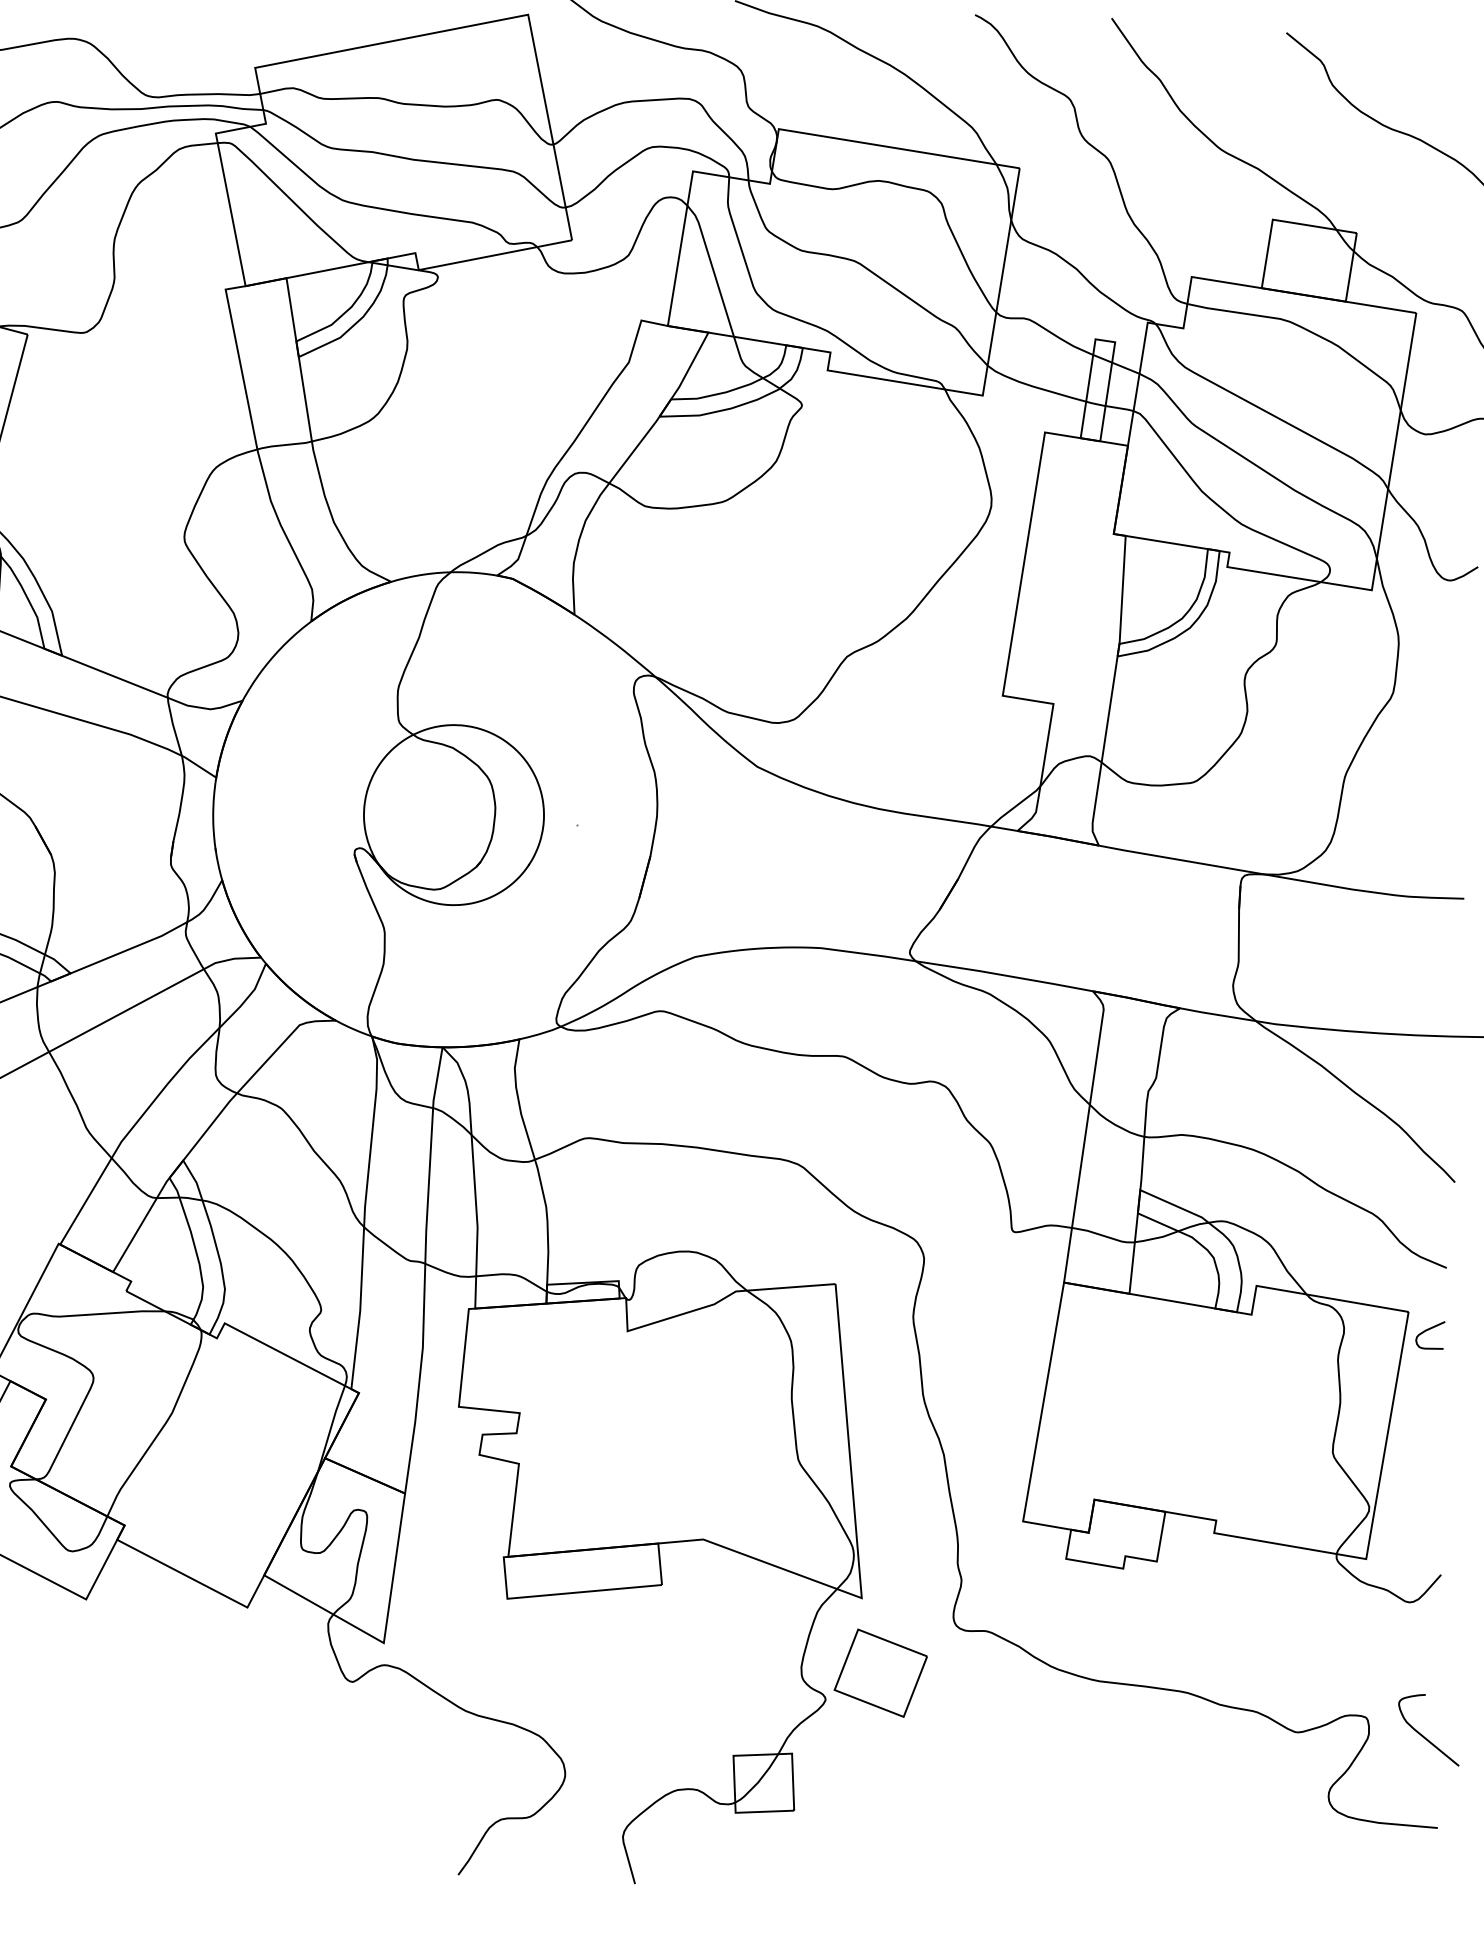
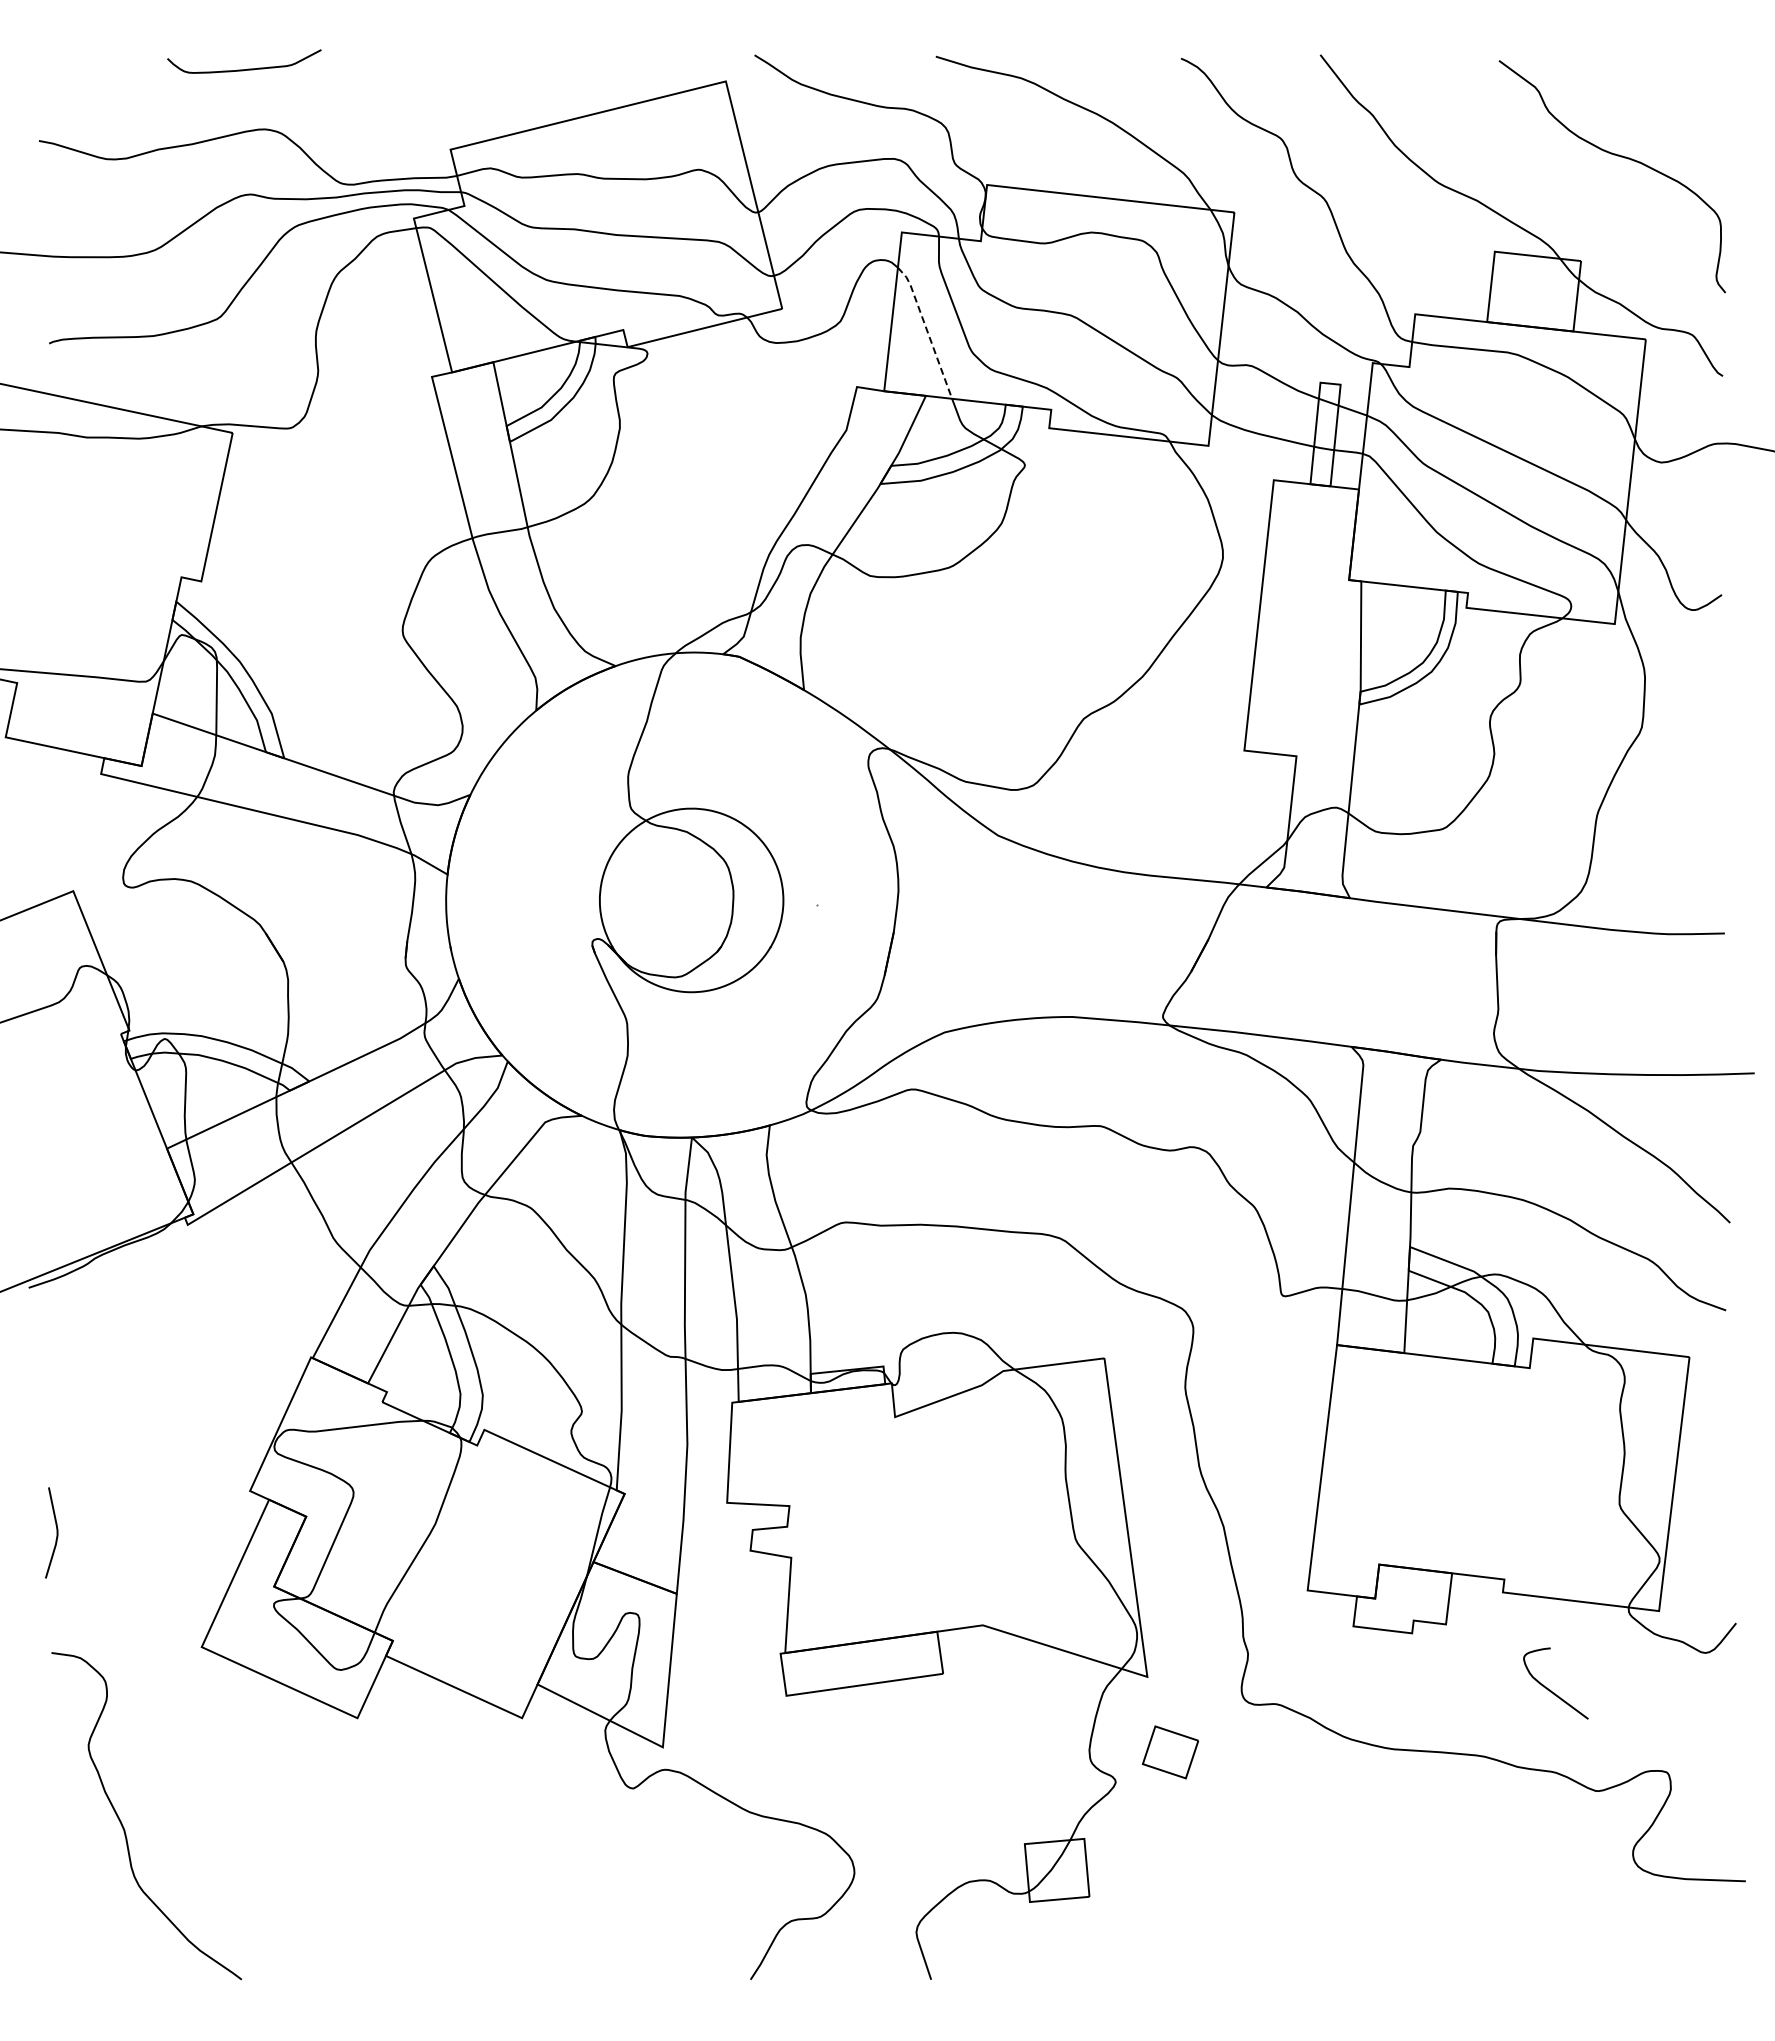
line: (713, 268) -> (927, 330), solid -> dashed
curve: (1427, 1330) -> (1709, 1375), removed
part: (880, 1673) -> (1170, 1752), size x0.6
curve: (1423, 1735) -> (1550, 1689), moved

